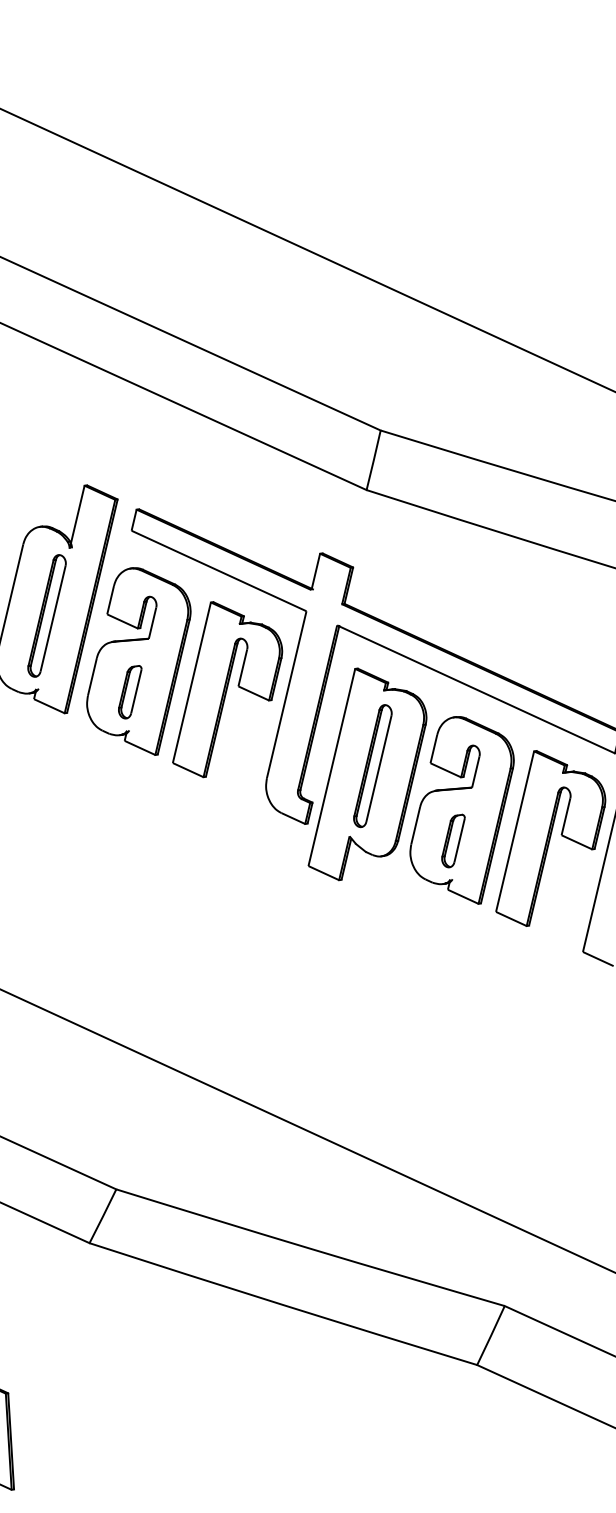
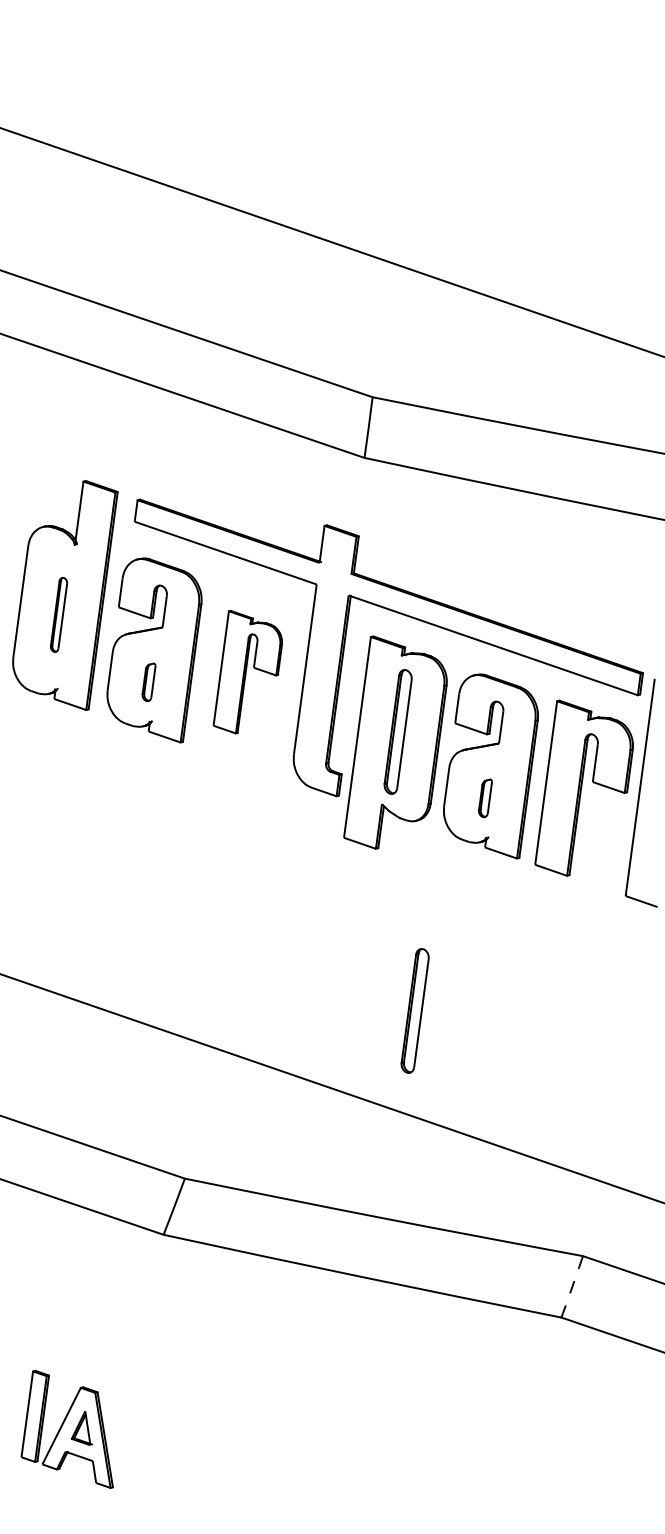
part: (46, 615) -> (58, 614), size x0.6
part: (228, 690) -> (247, 671), size x0.7
part: (129, 692) -> (148, 682), size x0.7
part: (453, 840) -> (485, 798), size x0.7
part: (361, 1044) -> (414, 1010), added
arc: (491, 1335) -> (572, 1286), solid -> dashed

